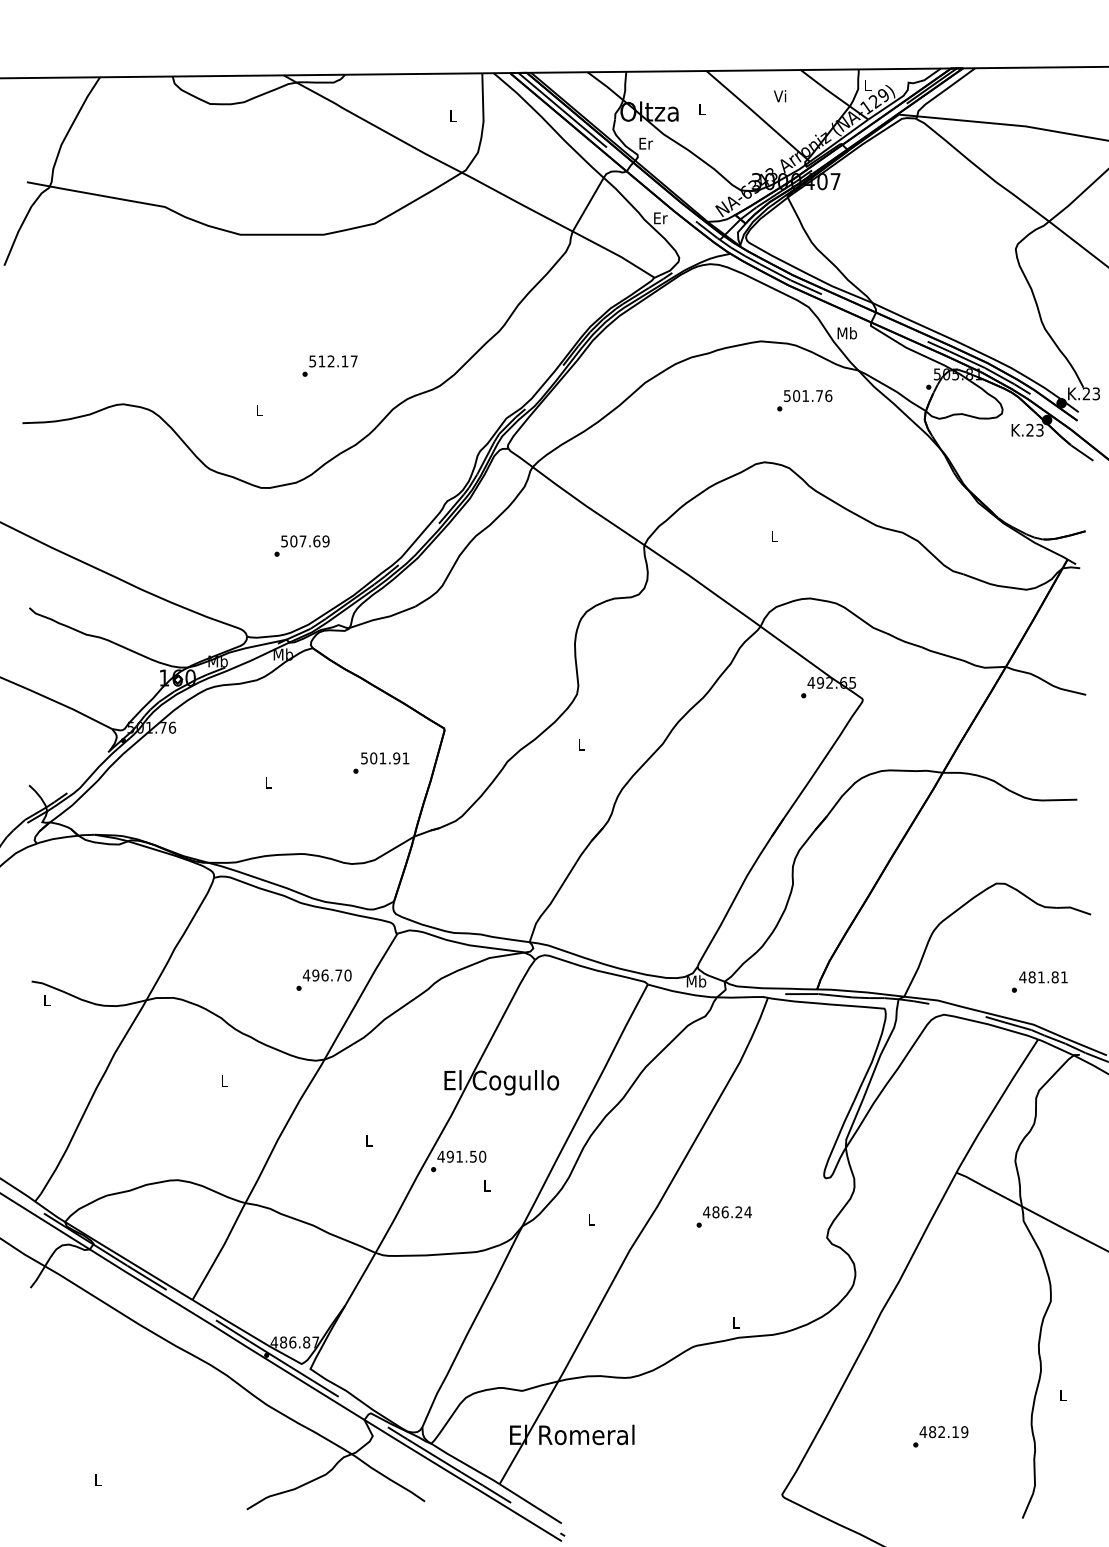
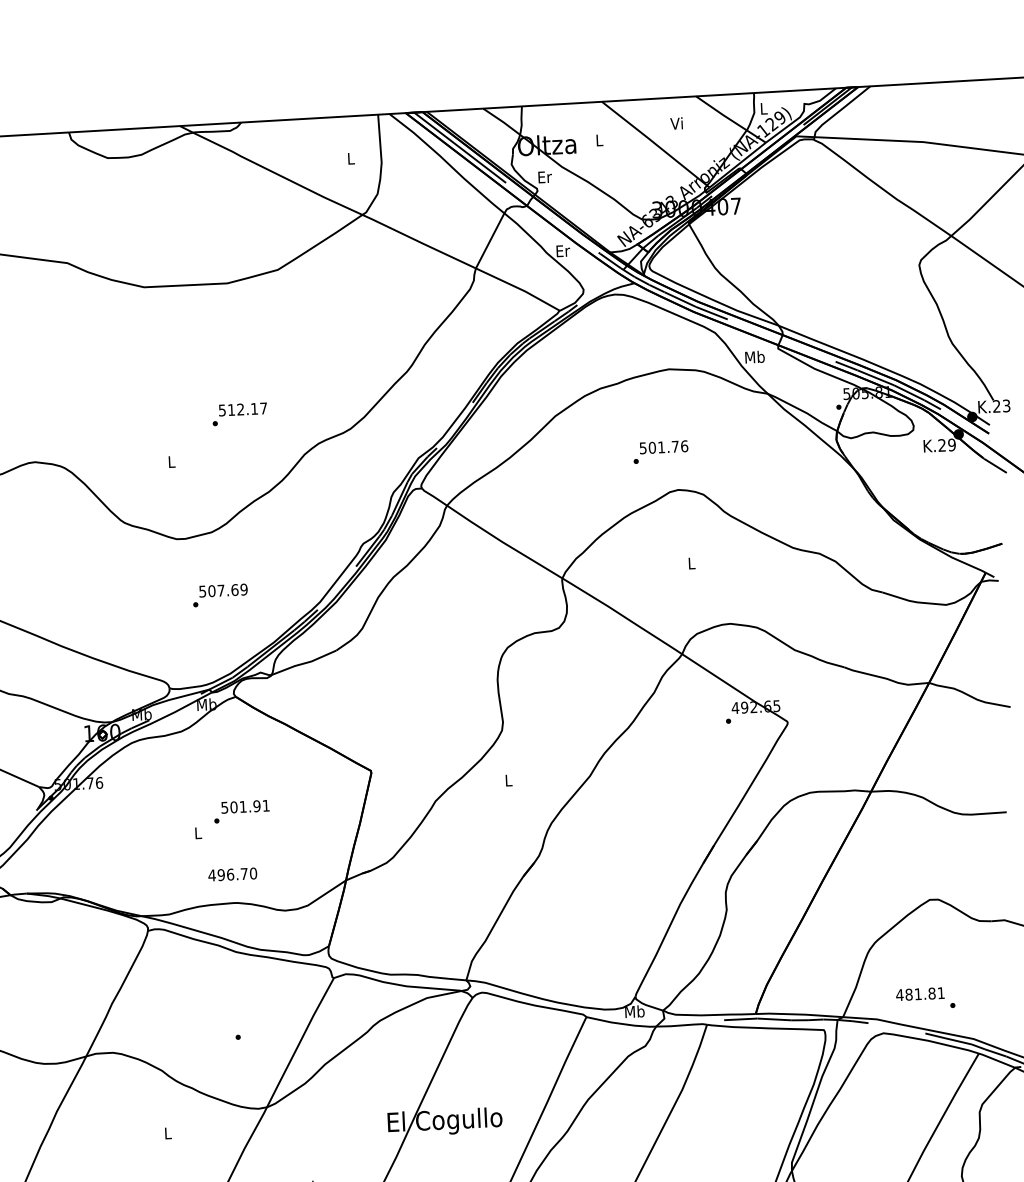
text: (804, 400) -> (660, 451), moved
text: (1039, 430) -> (951, 445), K.23 -> K.29
text: (381, 762) -> (241, 811), moved
text: (326, 975) -> (231, 874), moved
text: (1043, 977) -> (920, 994), moved

